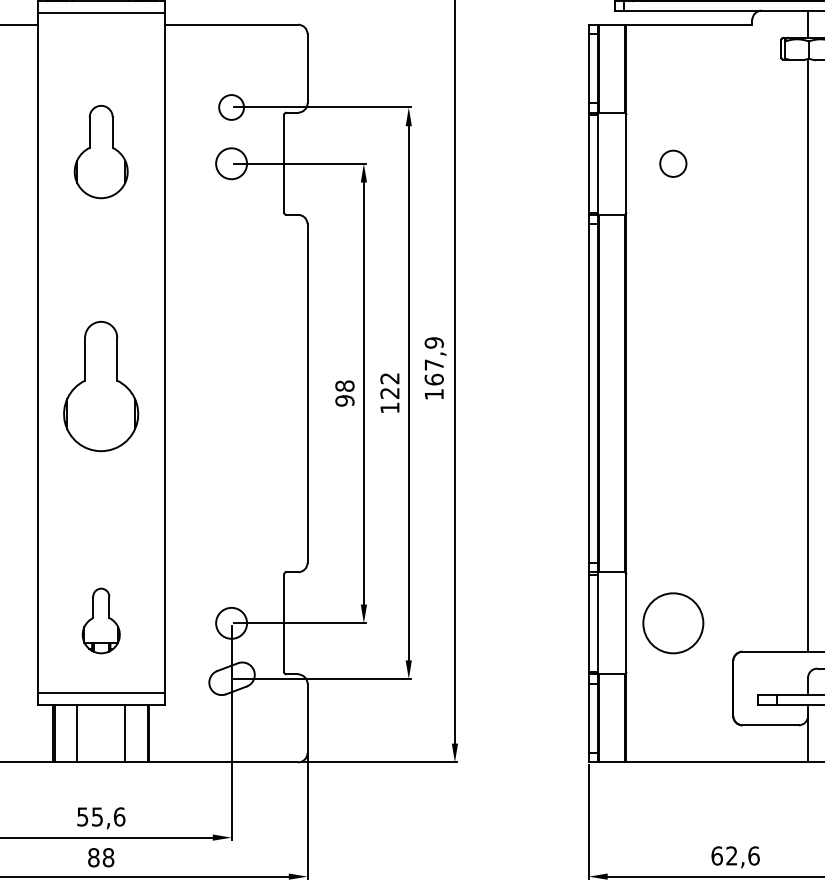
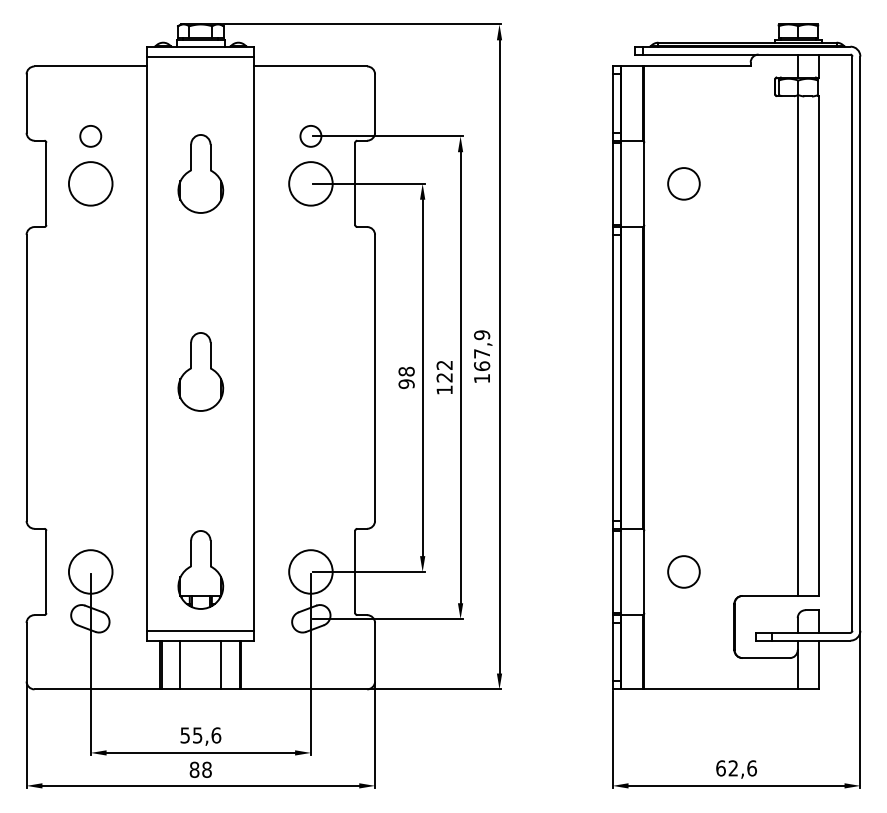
circle: (231, 163) -> (310, 183), size x1.67
circle: (672, 163) -> (683, 183), size x1.43
part: (100, 385) -> (200, 371), size x0.71
part: (100, 620) -> (200, 569), size x1.43
circle: (231, 622) -> (310, 571), size x1.67
circle: (672, 622) -> (683, 571), size x0.62

